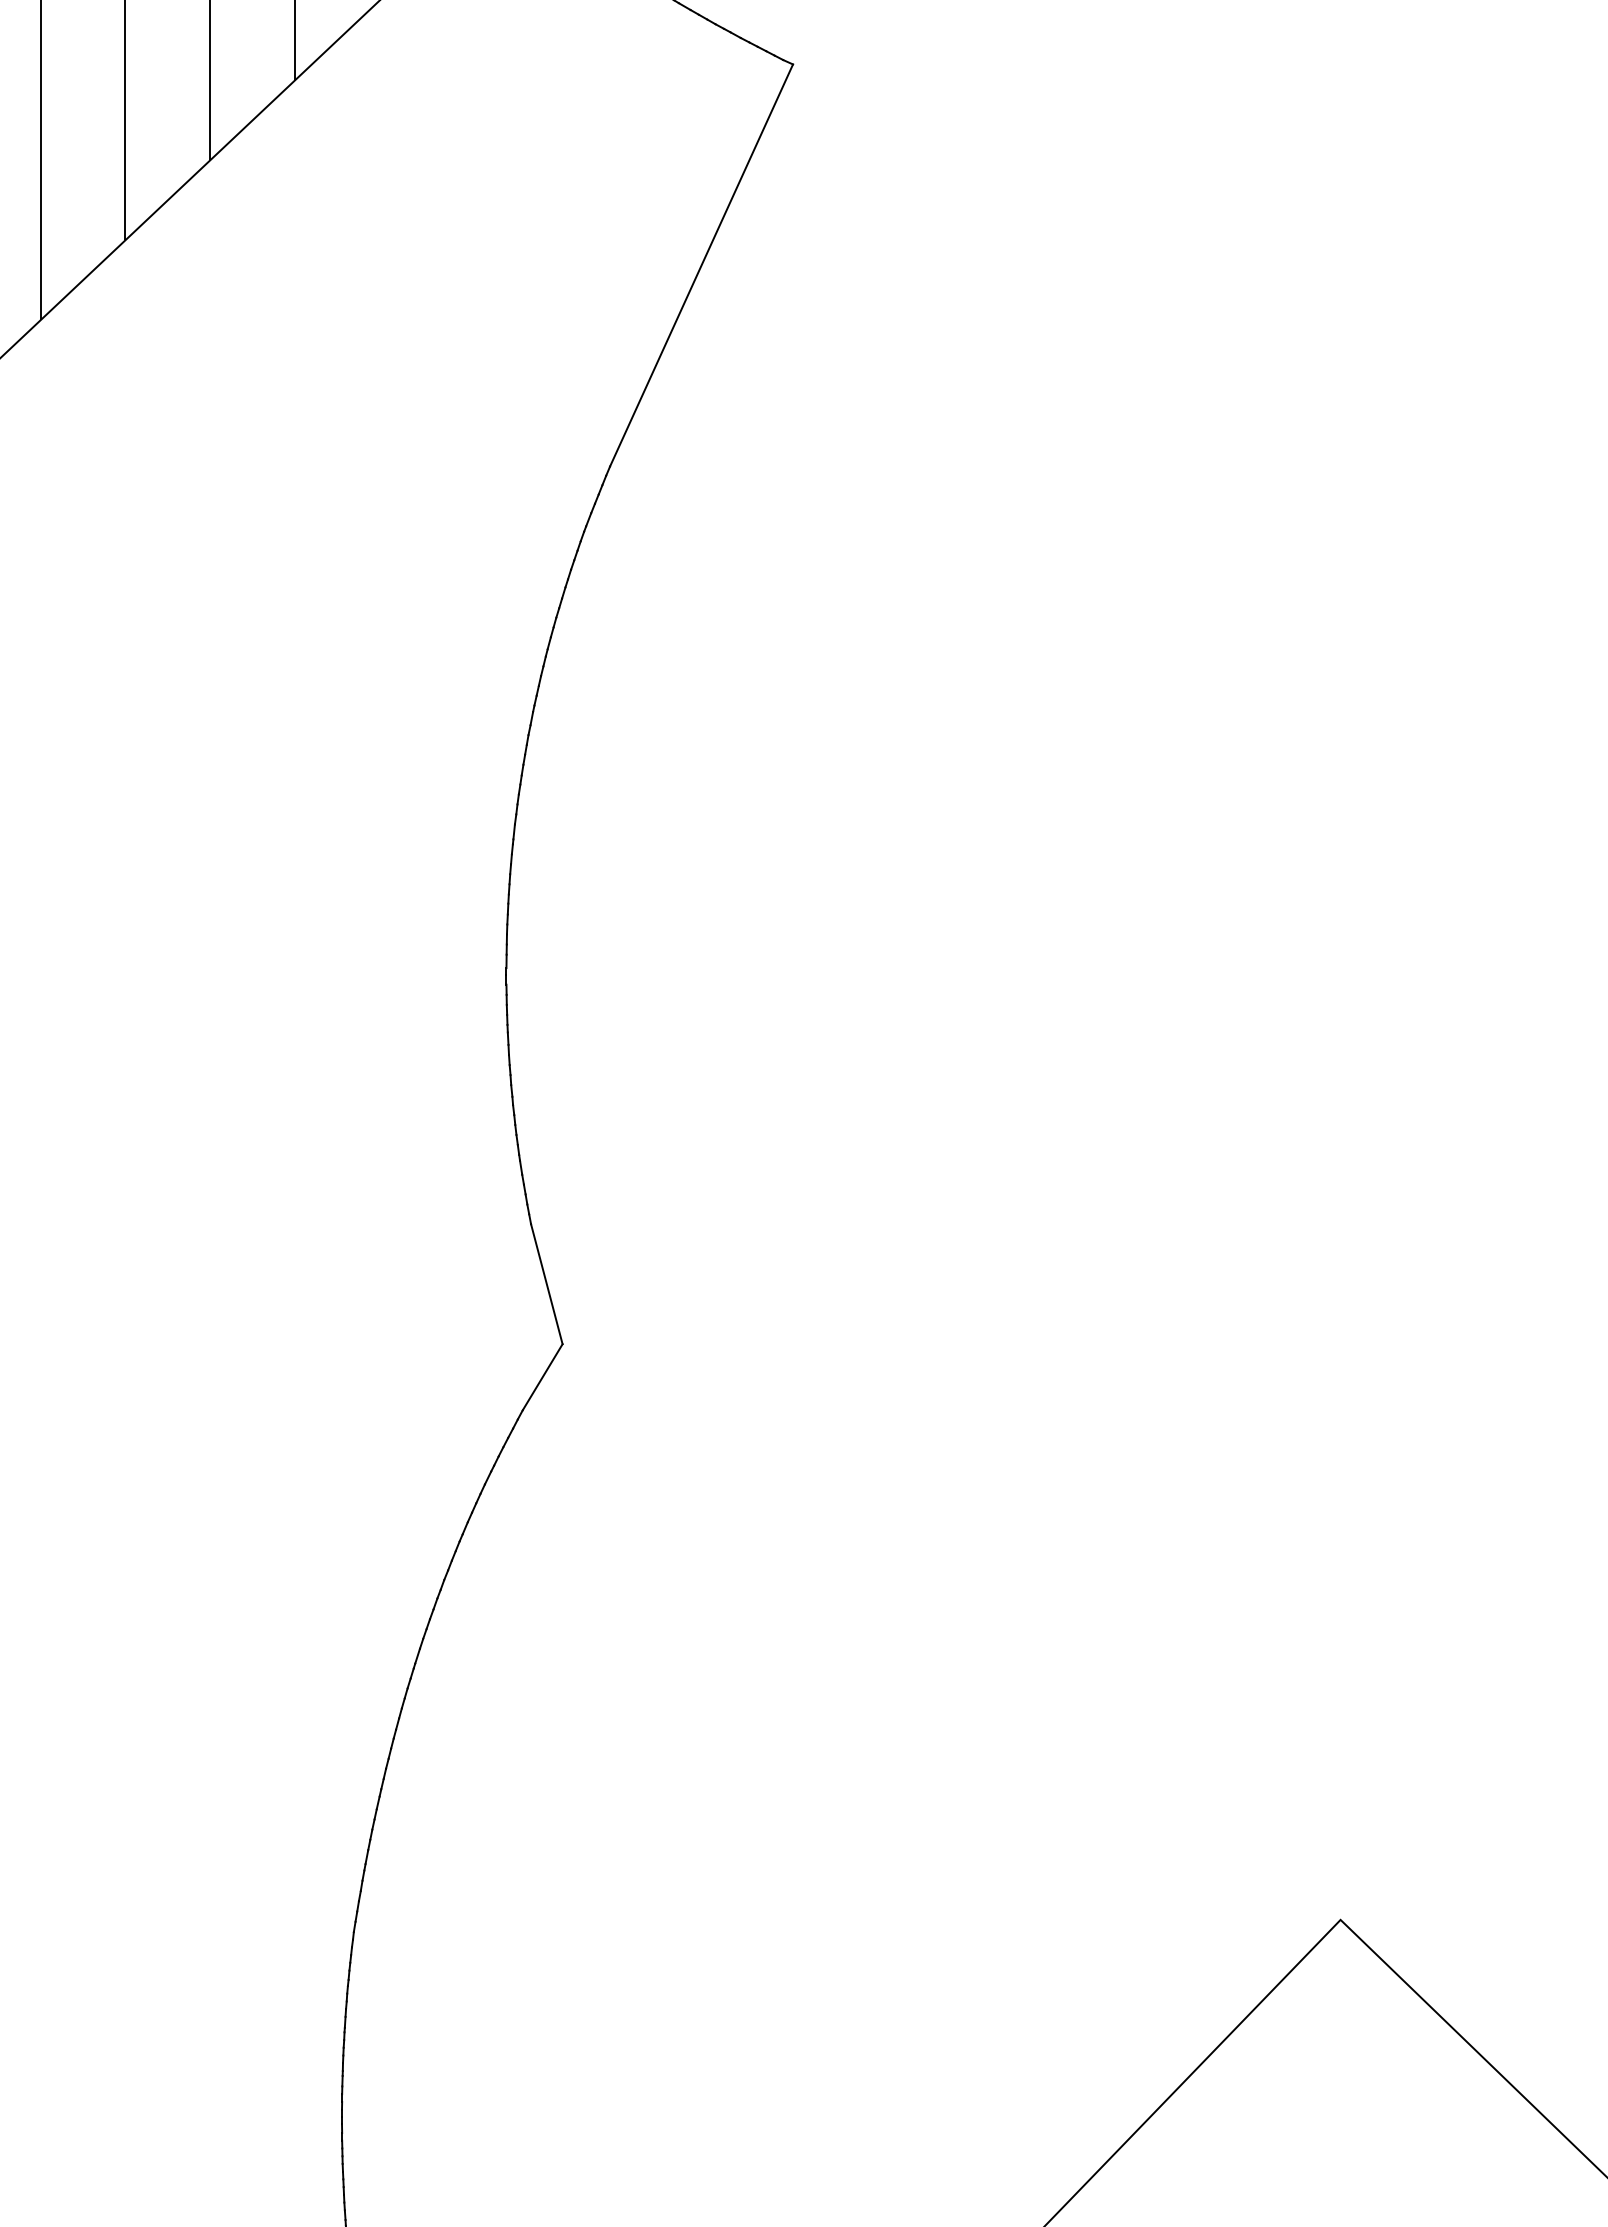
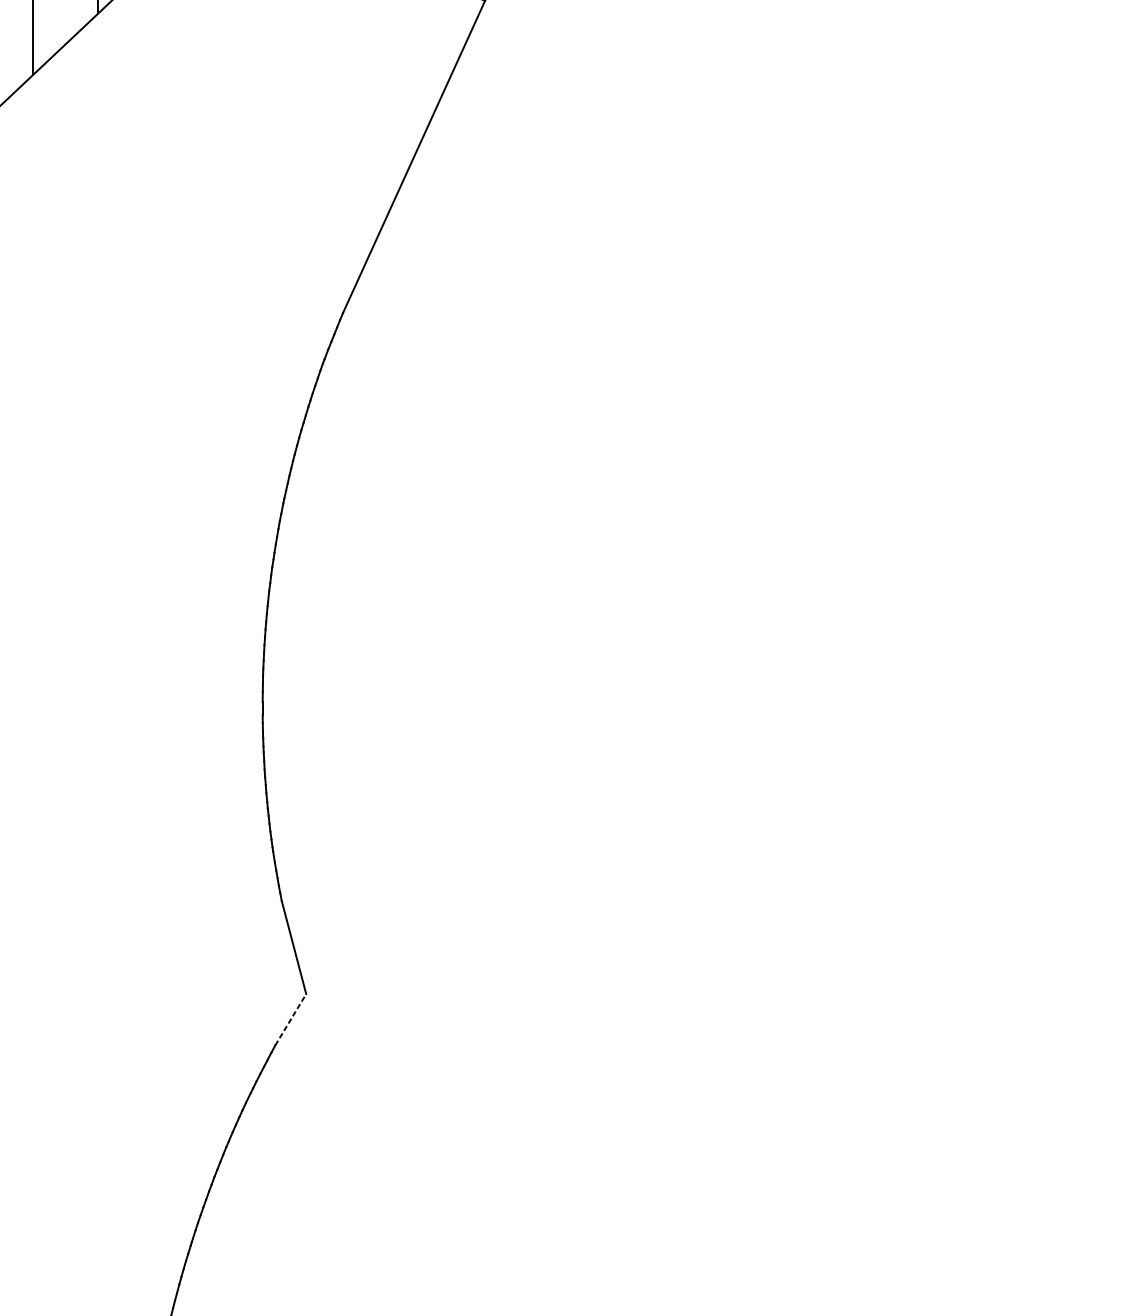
line: (542, 1377) -> (290, 1019), solid -> dashed

